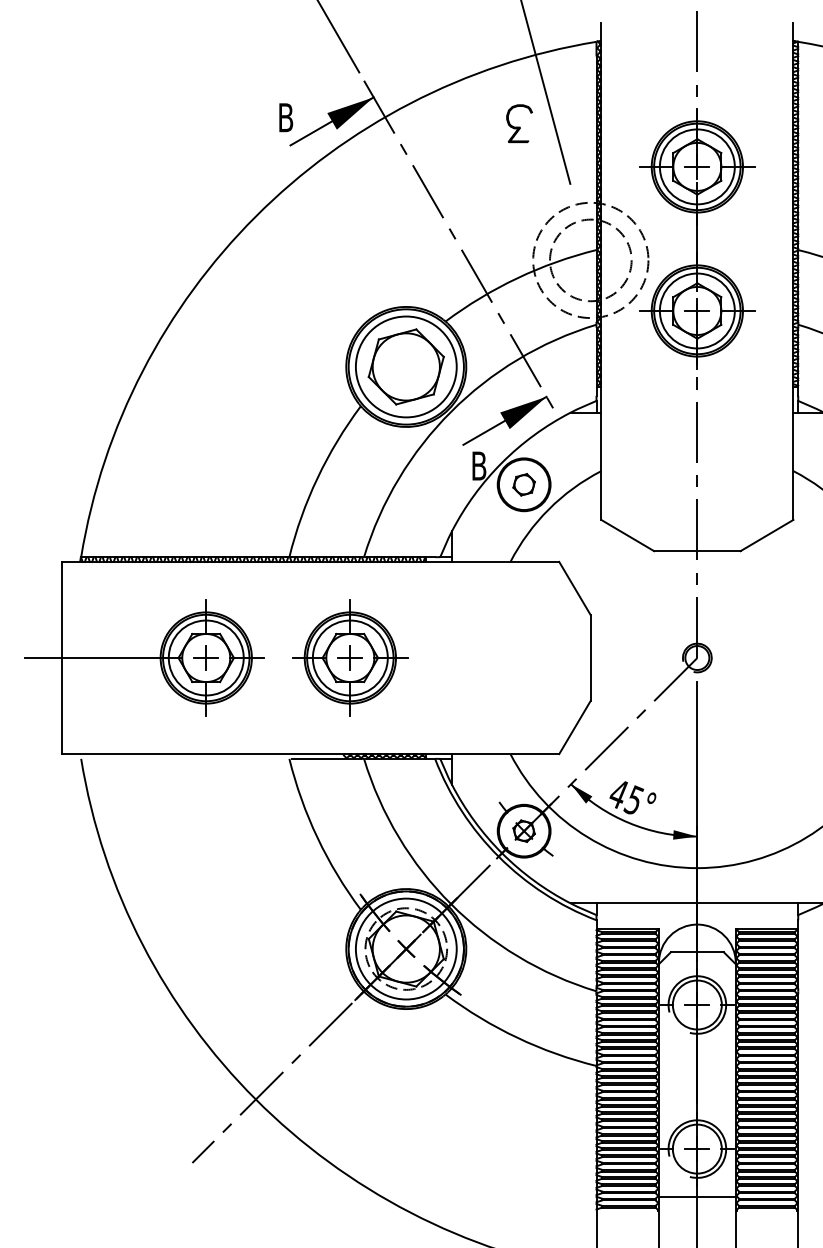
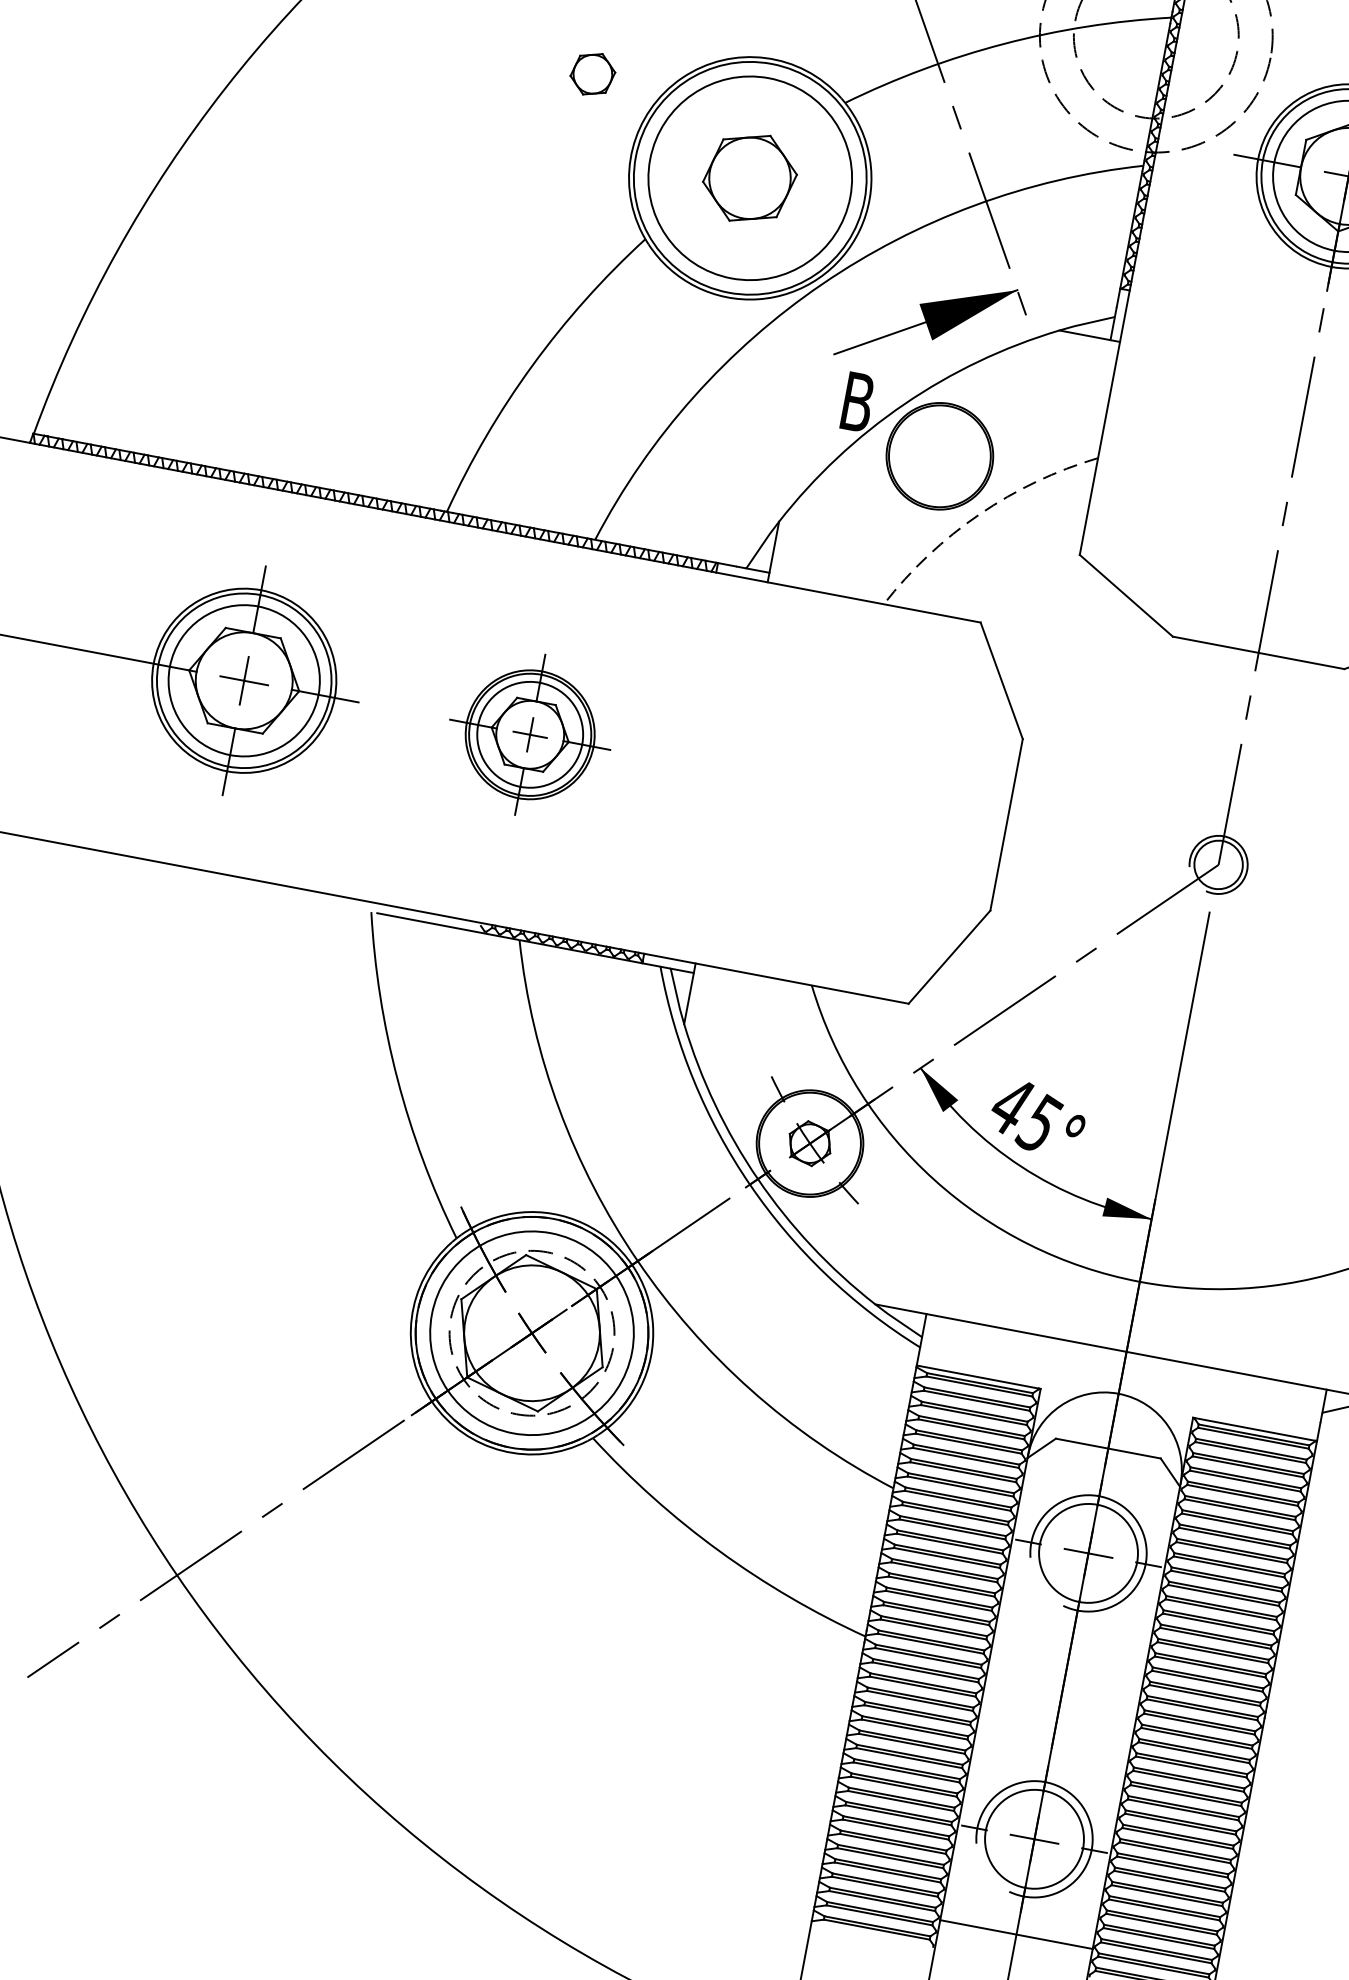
part: (405, 366) -> (748, 177), size x0.6
part: (523, 484) -> (591, 73), moved
arc: (548, 509) -> (978, 514), solid -> dashed
part: (350, 657) -> (530, 733), size x0.7

